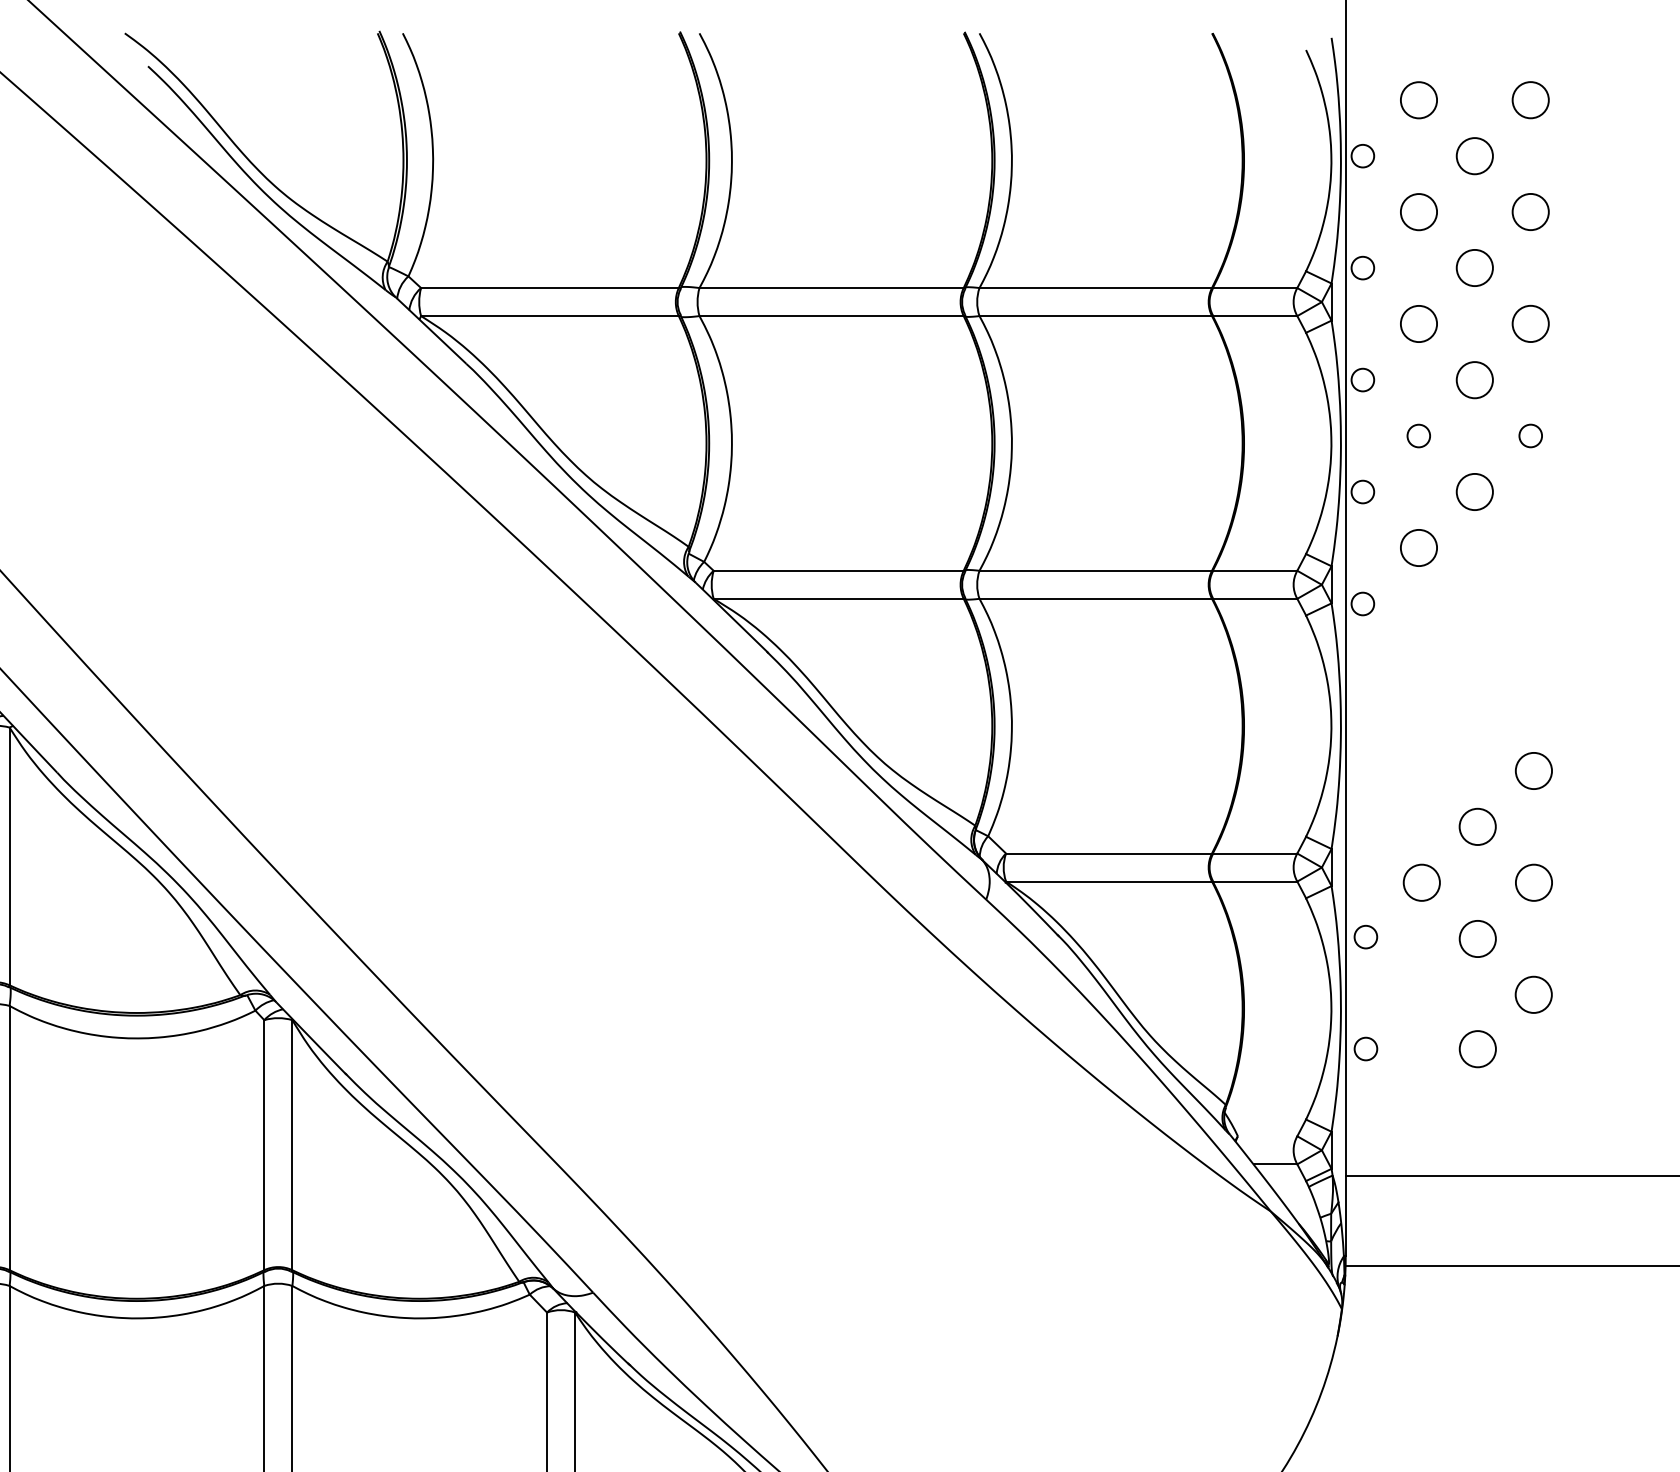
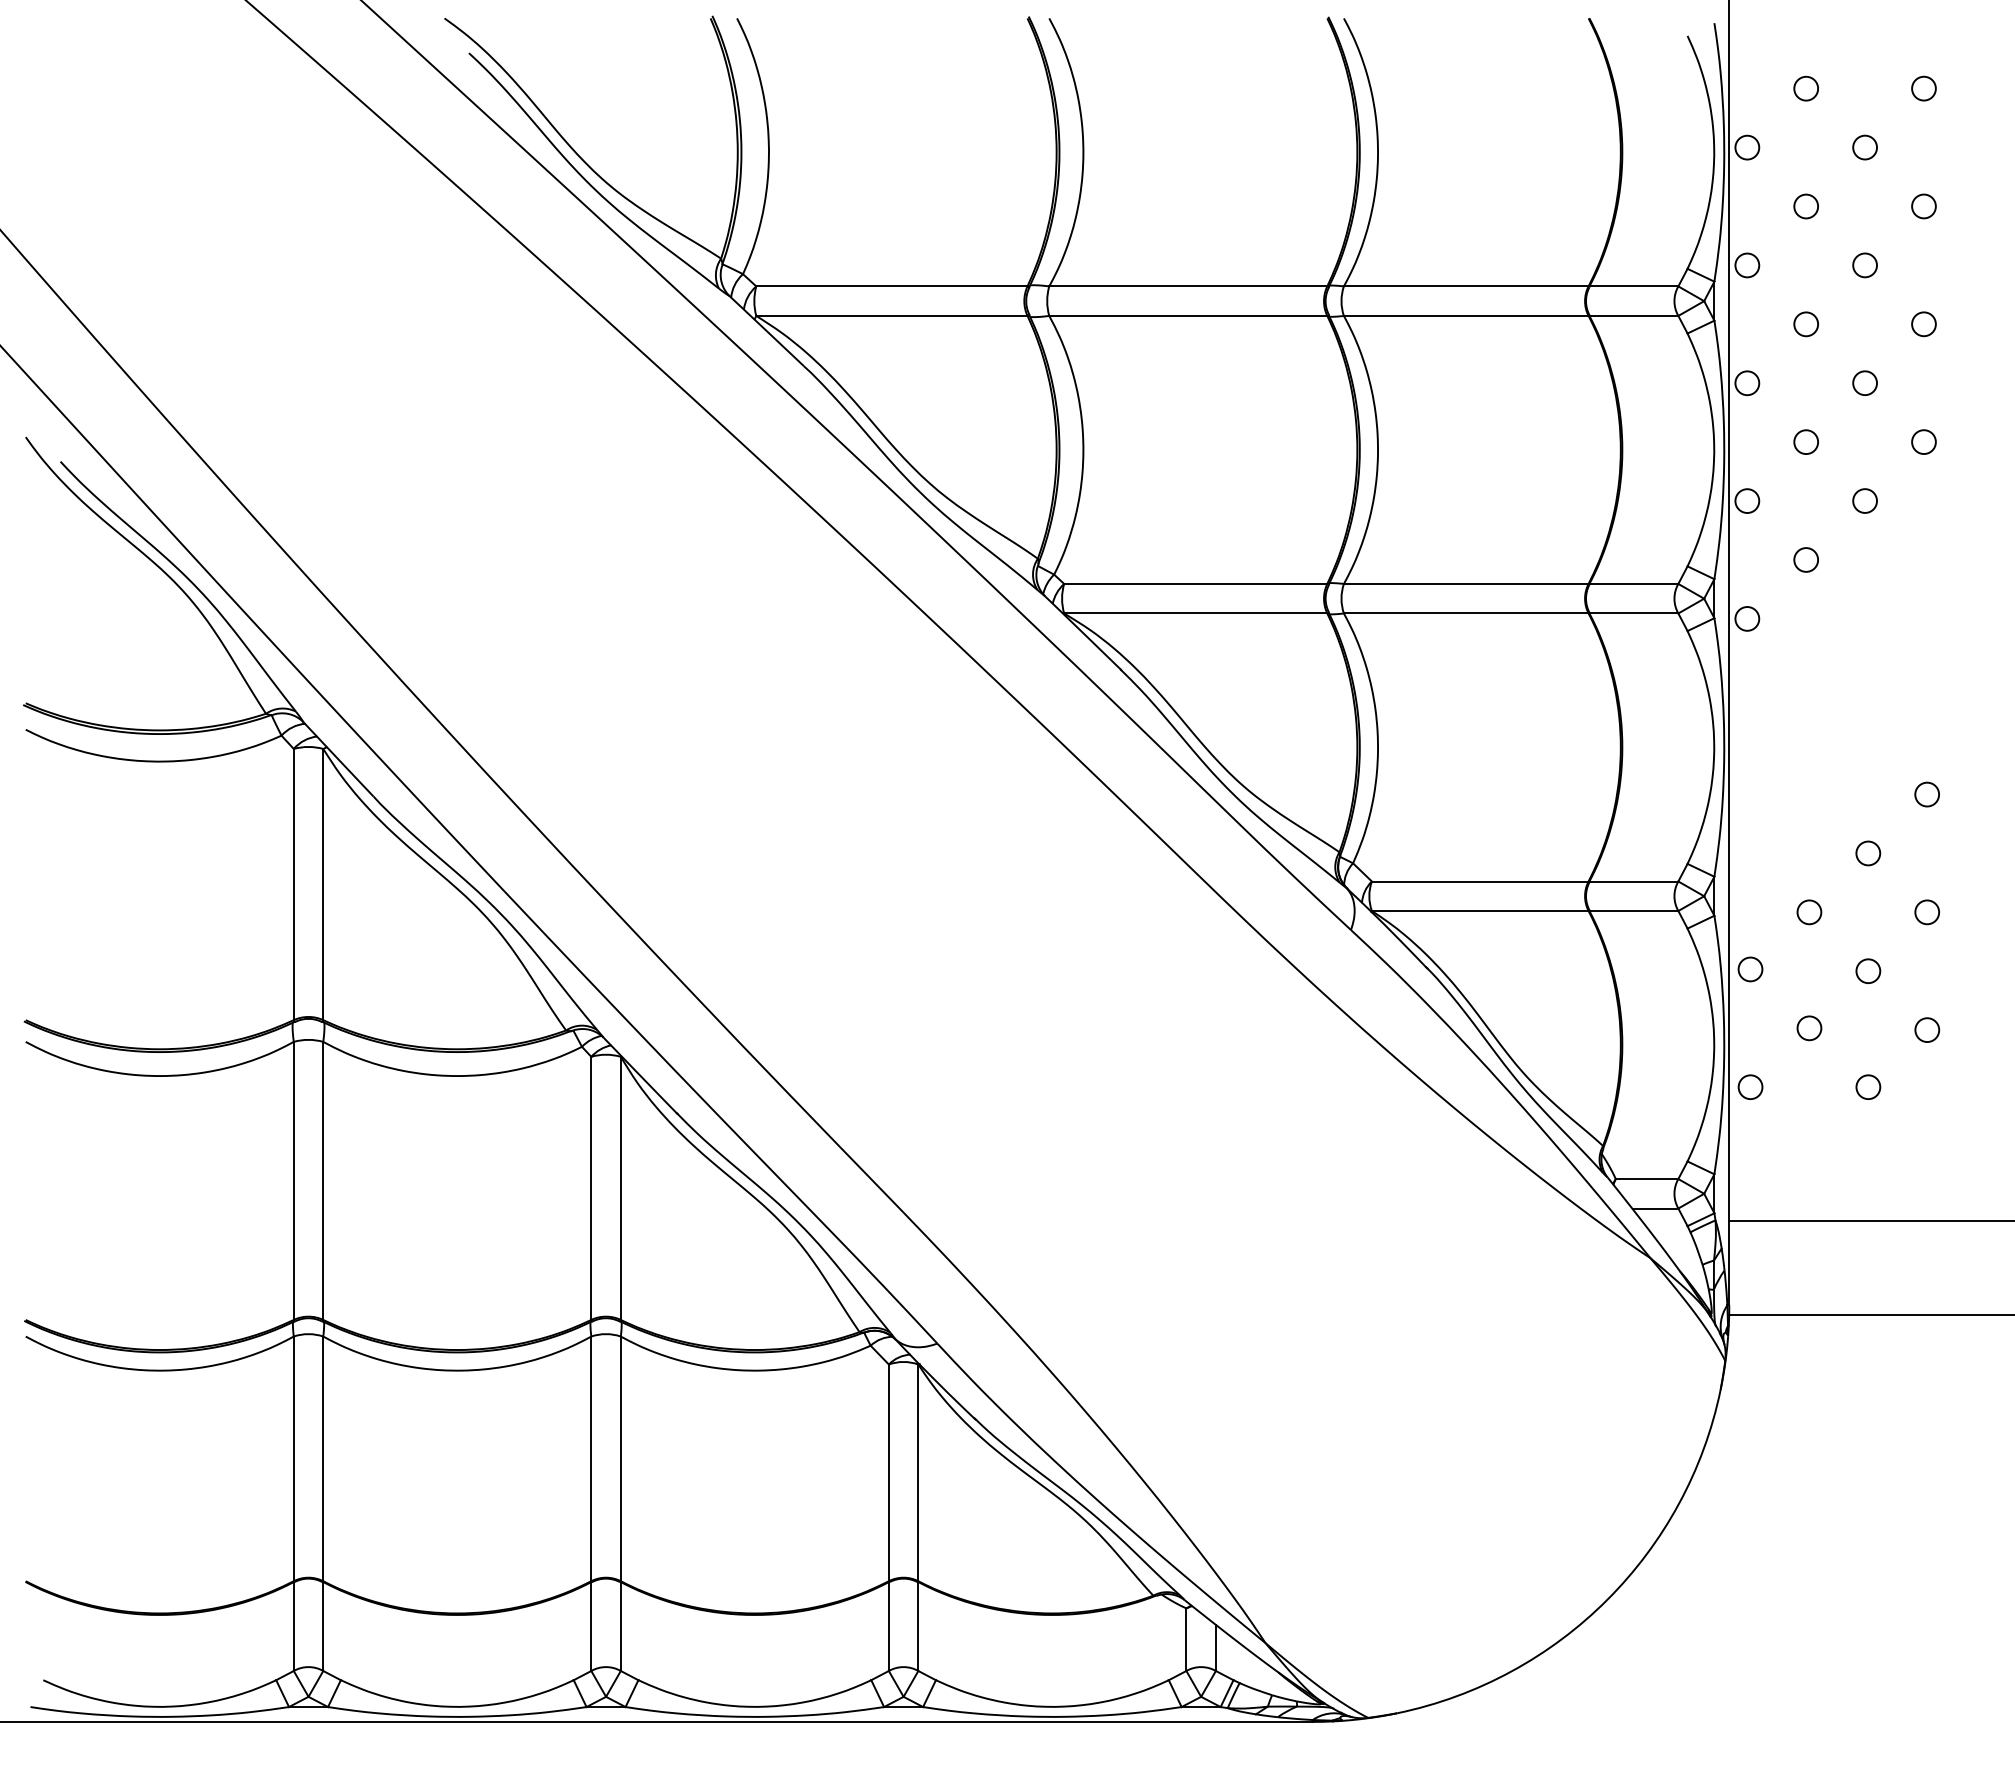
circle: (1418, 99) -> (1805, 88), size x0.62
circle: (1530, 99) -> (1923, 88), size x0.62
circle: (1474, 156) -> (1864, 147), size x0.62
circle: (1418, 212) -> (1805, 206), size x0.62
circle: (1530, 212) -> (1923, 206), size x0.62
circle: (1474, 268) -> (1864, 265), size x0.62
circle: (1418, 324) -> (1805, 324), size x0.62
circle: (1530, 324) -> (1923, 324), size x0.62
circle: (1474, 379) -> (1864, 382), size x0.62
circle: (1474, 491) -> (1864, 500), size x0.62
circle: (1418, 547) -> (1805, 559), size x0.62
circle: (1533, 770) -> (1926, 794), size x0.62
circle: (1478, 826) -> (1868, 853), size x0.62
circle: (1421, 883) -> (1809, 912), size x0.62
circle: (1533, 883) -> (1926, 912), size x0.62
circle: (1478, 938) -> (1868, 970), size x0.62
circle: (1421, 993) -> (1809, 1028), added
circle: (1534, 994) -> (1927, 1029), size x0.62
circle: (1478, 1048) -> (1868, 1086), size x0.62
line: (1267, 1136) -> (1646, 1179), added

